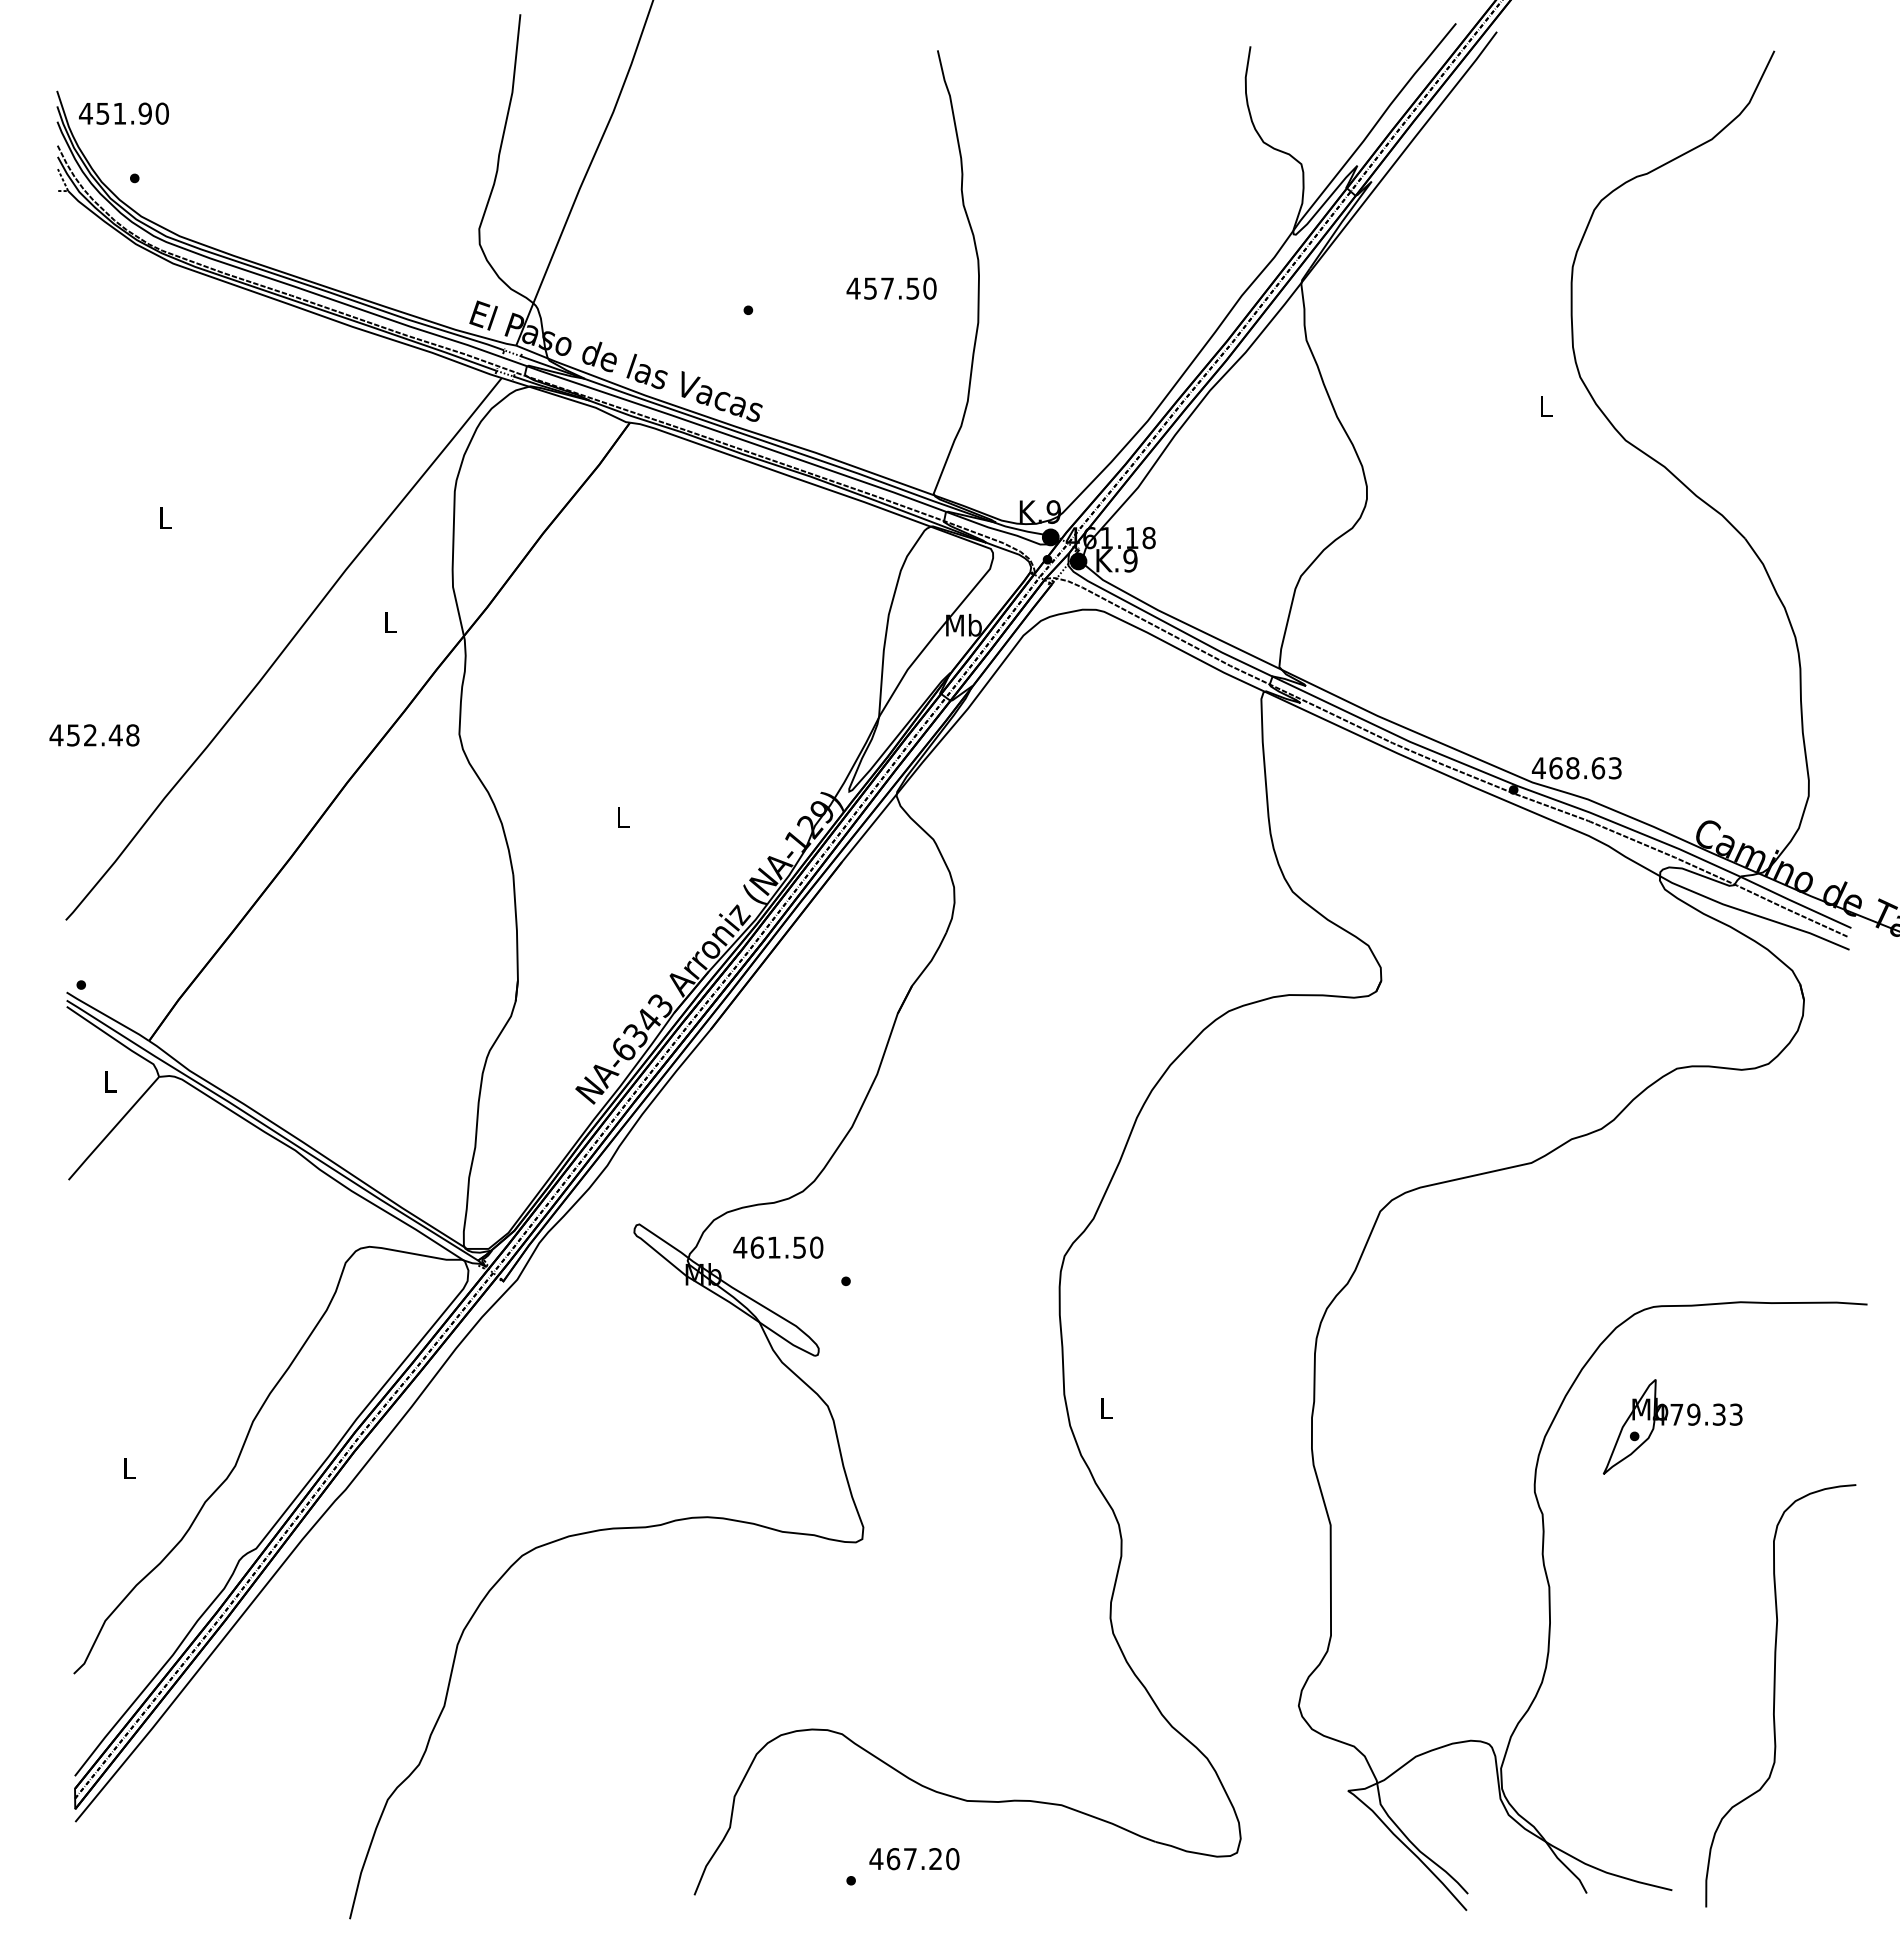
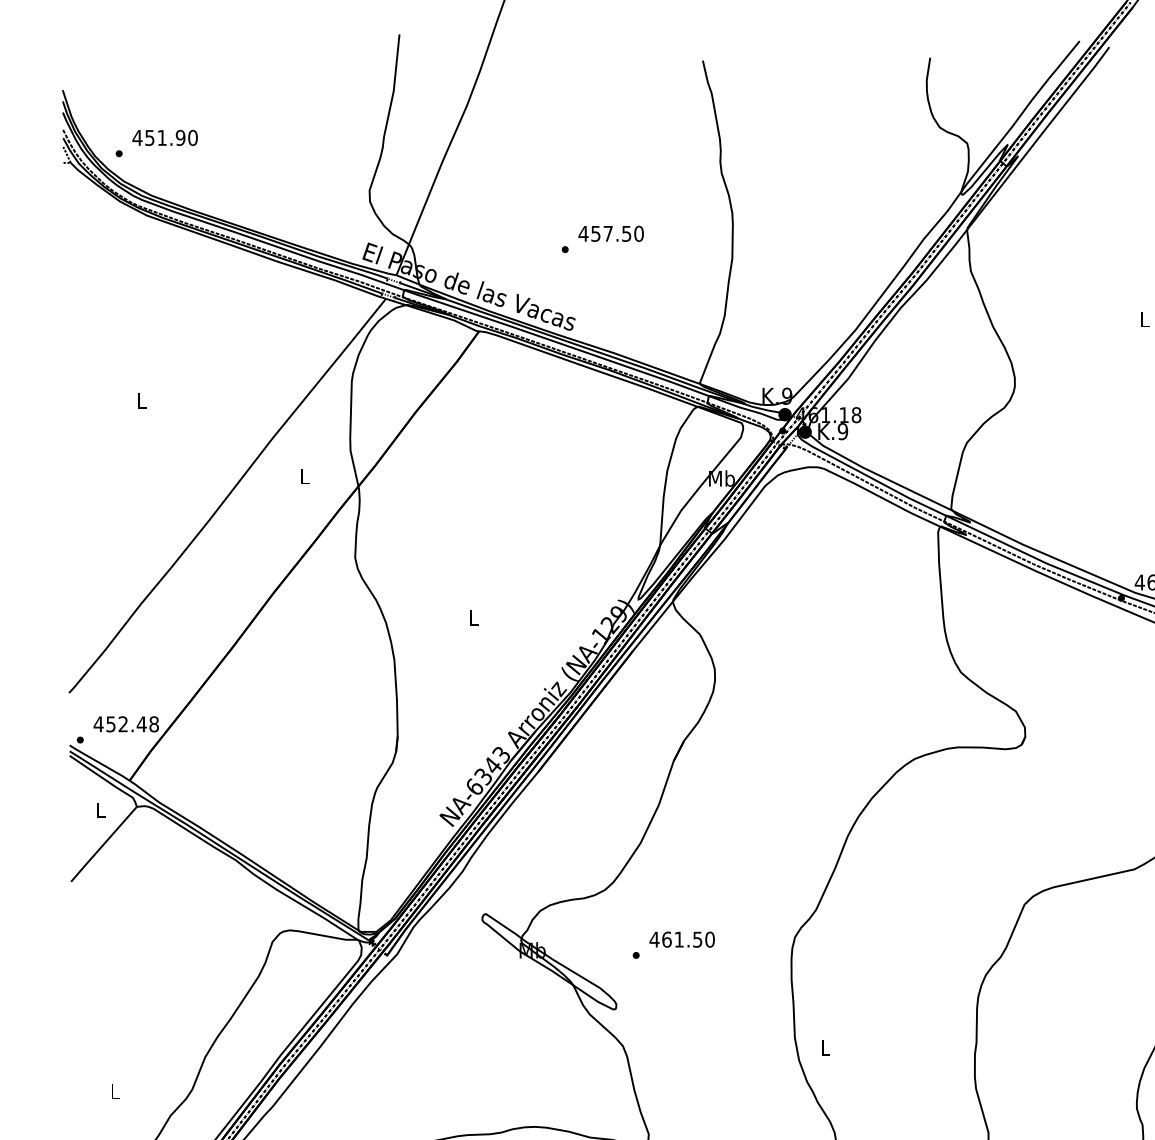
text: (123, 113) -> (164, 137), moved
text: (891, 288) -> (611, 233), moved
text: (94, 735) -> (126, 724), moved
text: (778, 1247) -> (682, 939), moved

